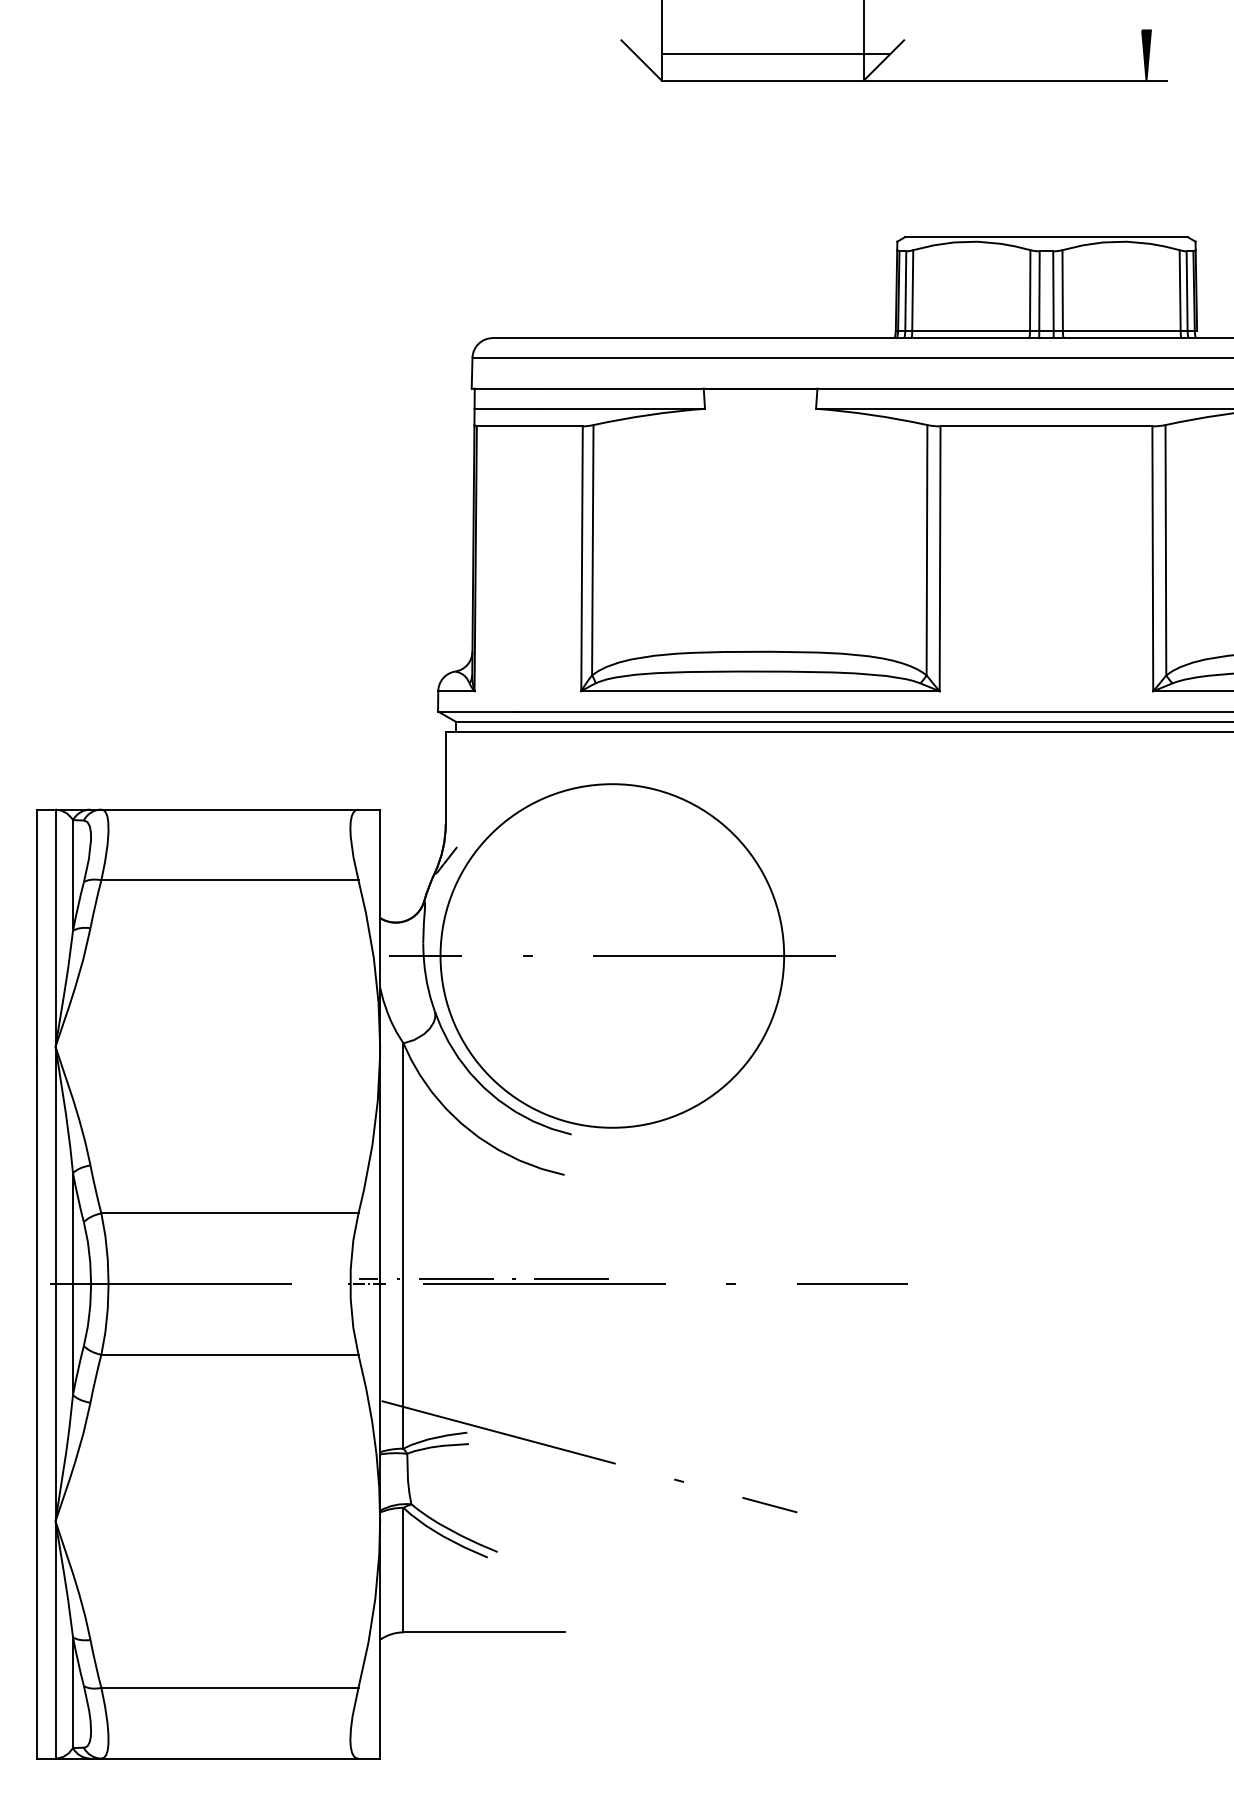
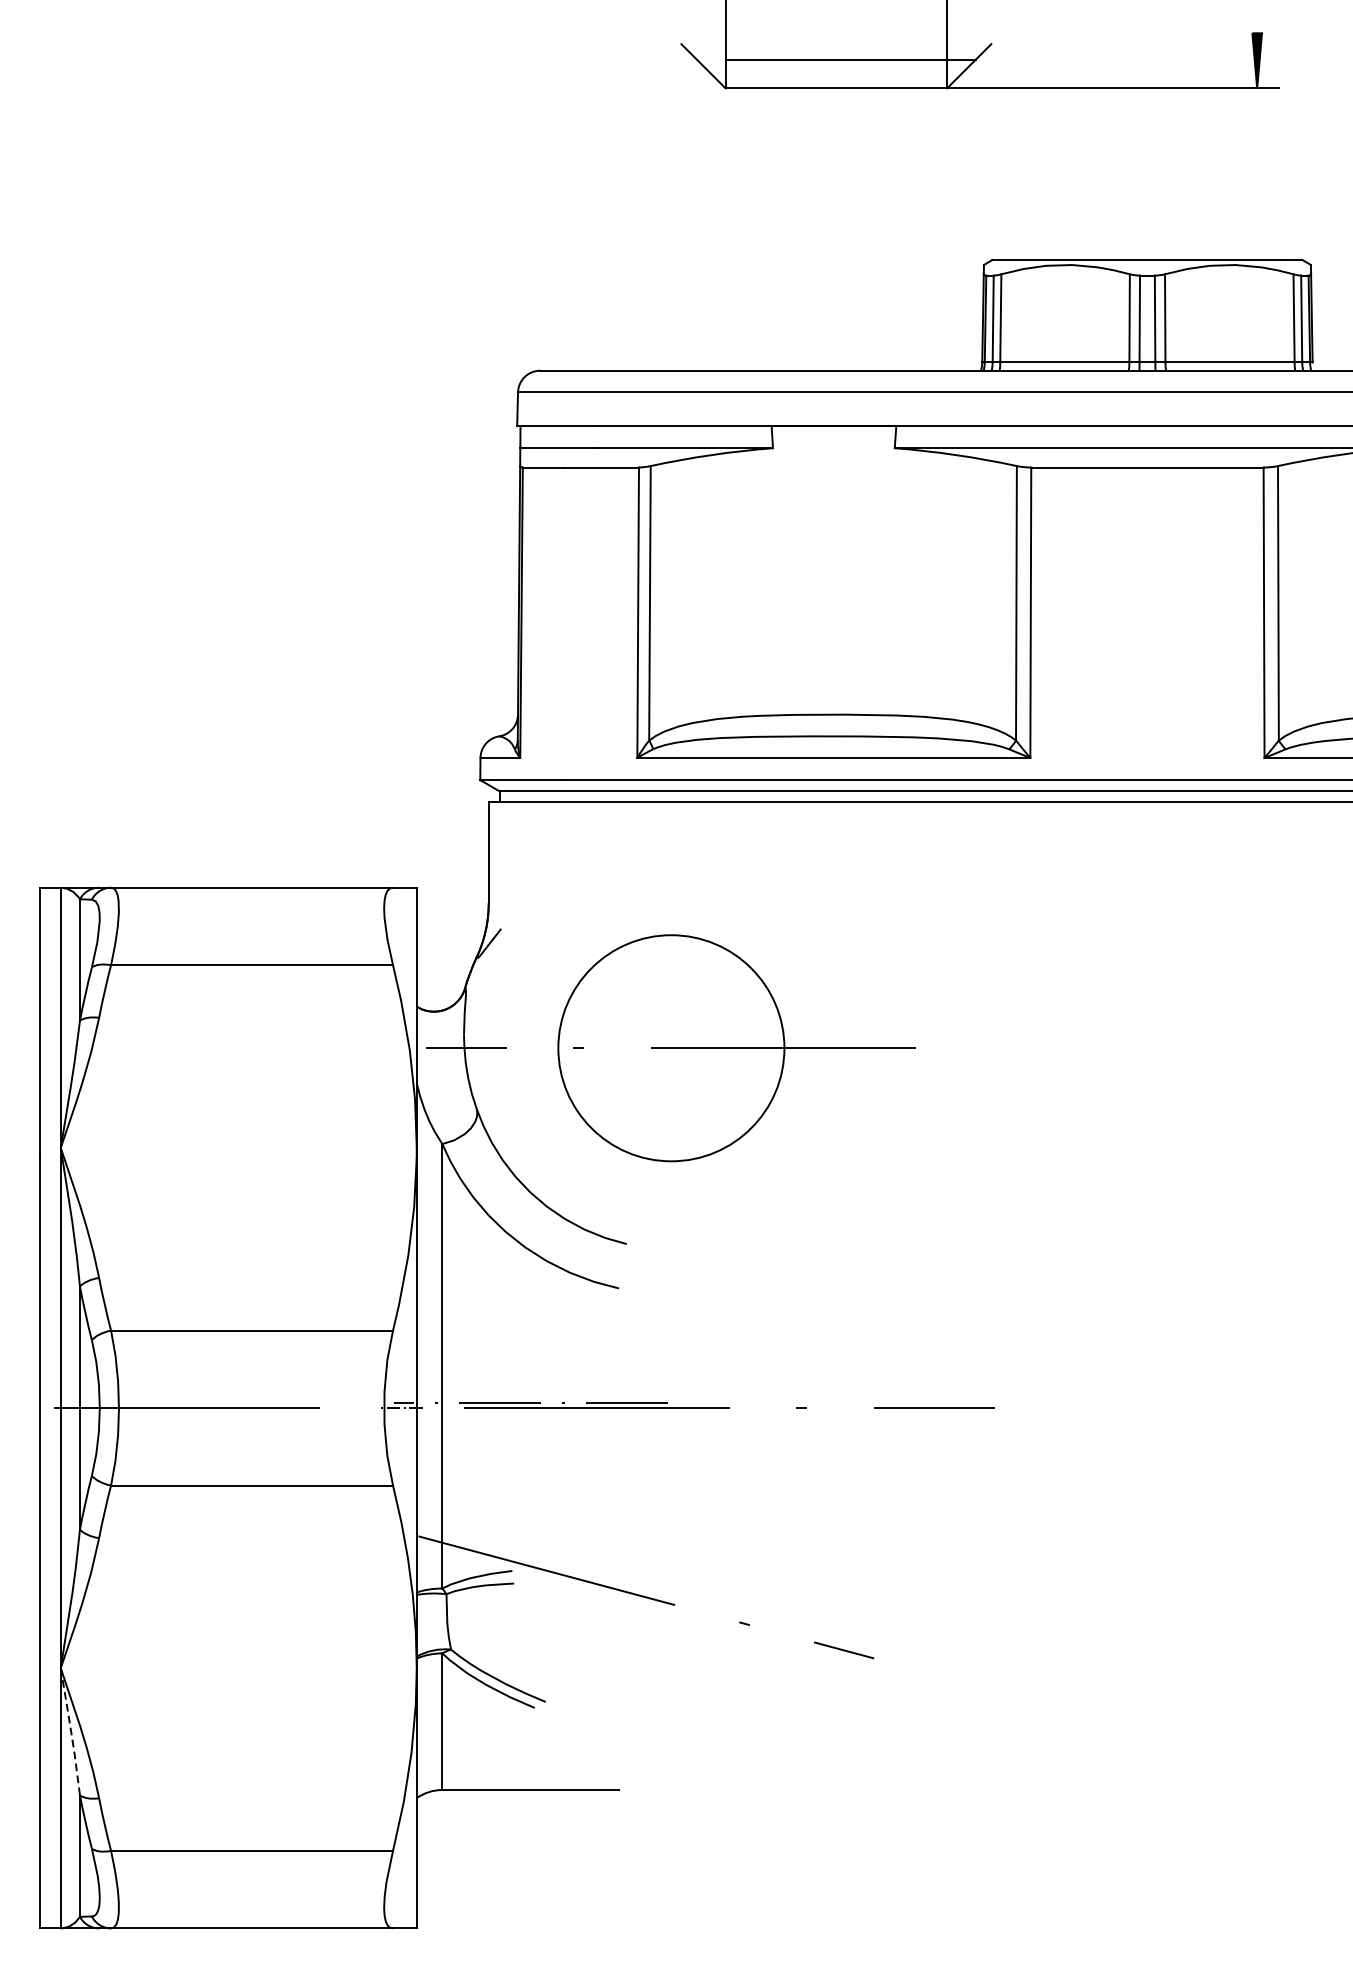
circle: (612, 955) -> (671, 1047), size x0.6
line: (65, 1579) -> (71, 1732), solid -> dashed

